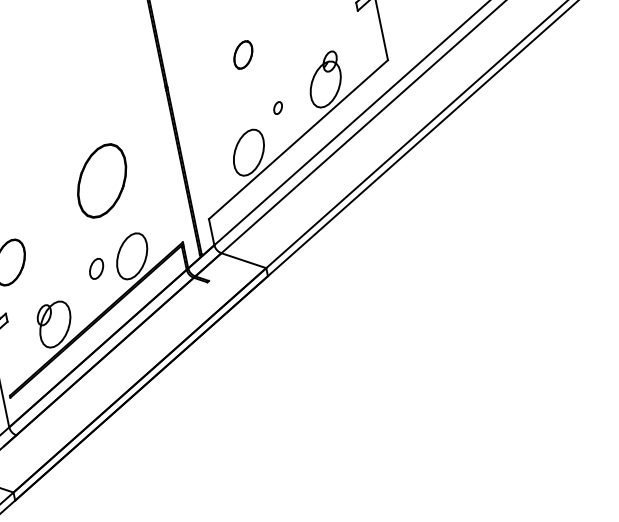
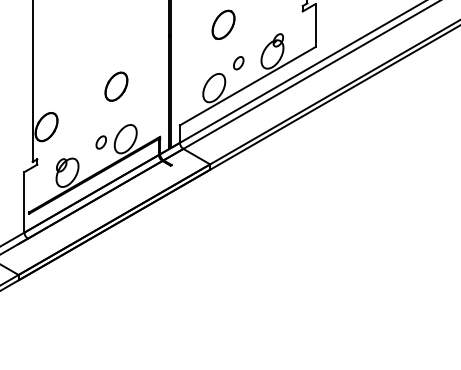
part: (243, 54) -> (223, 24), size x1.67
part: (277, 108) -> (238, 63), size x1.67
part: (102, 180) -> (116, 86), size x0.62

